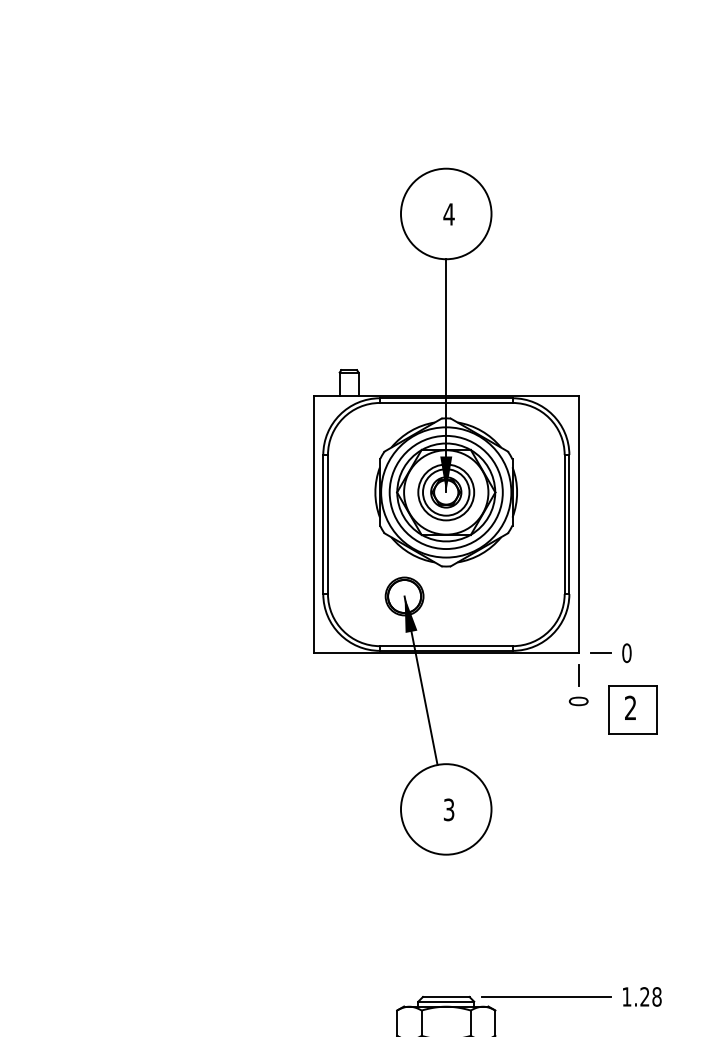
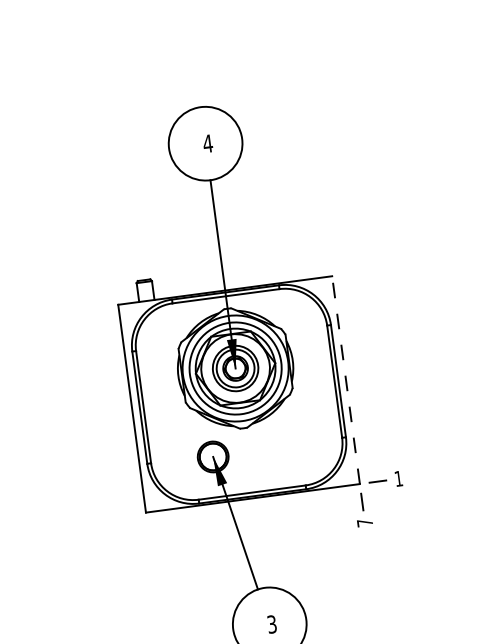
line: (578, 524) -> (345, 380), solid -> dashed
text: (626, 653) -> (398, 479), 0 -> 1
text: (578, 701) -> (364, 523), 0 -> 7
part: (632, 709) -> (409, 523), removed

